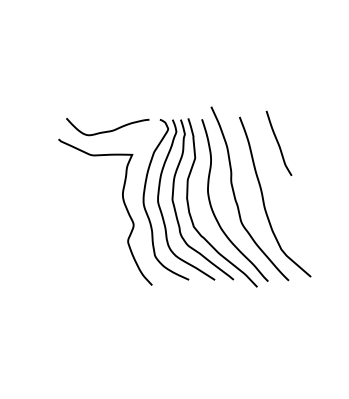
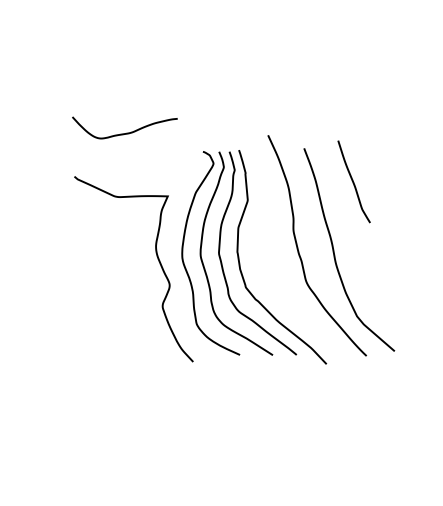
curve: (109, 130) -> (126, 132), moved
curve: (212, 207) -> (269, 263), removed

